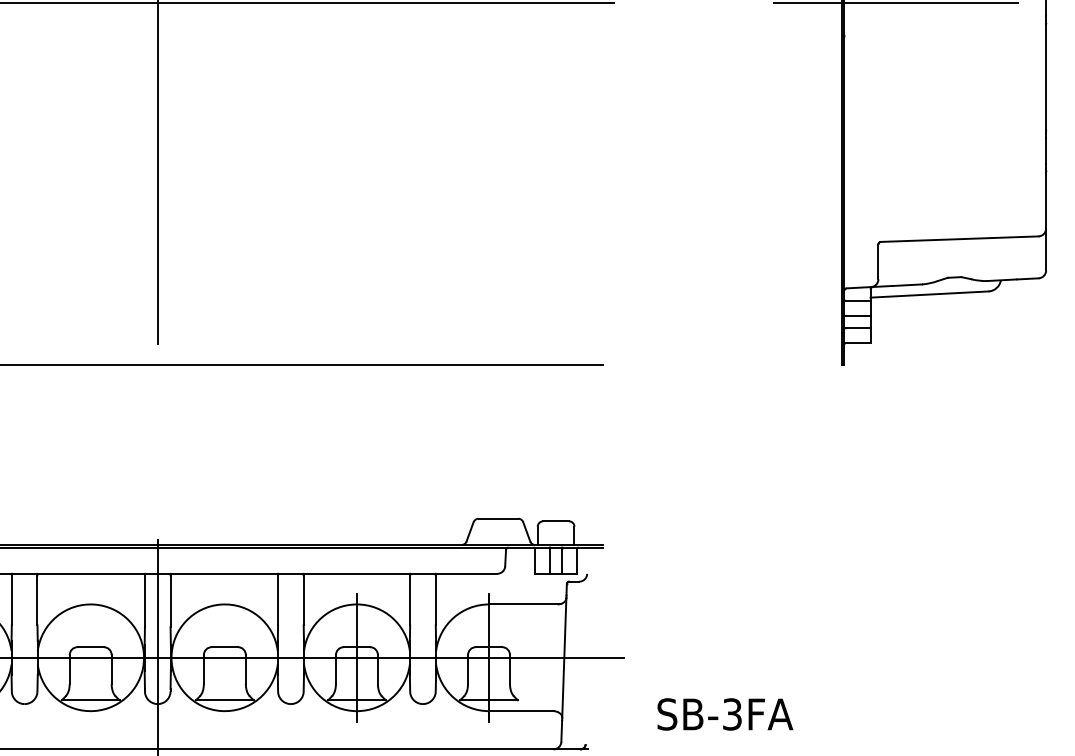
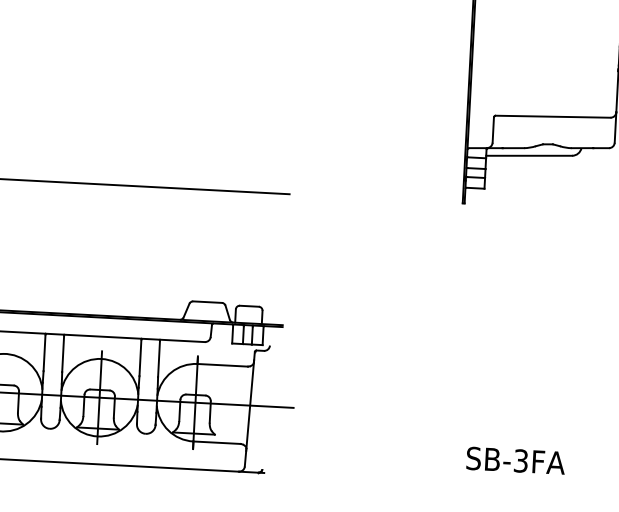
text: (725, 714) -> (516, 460), moved

